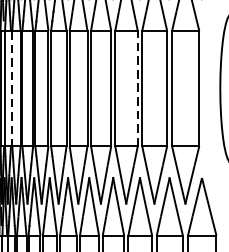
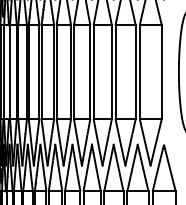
line: (12, 89) -> (10, 72), dashed -> solid
line: (137, 89) -> (111, 72), dashed -> solid

